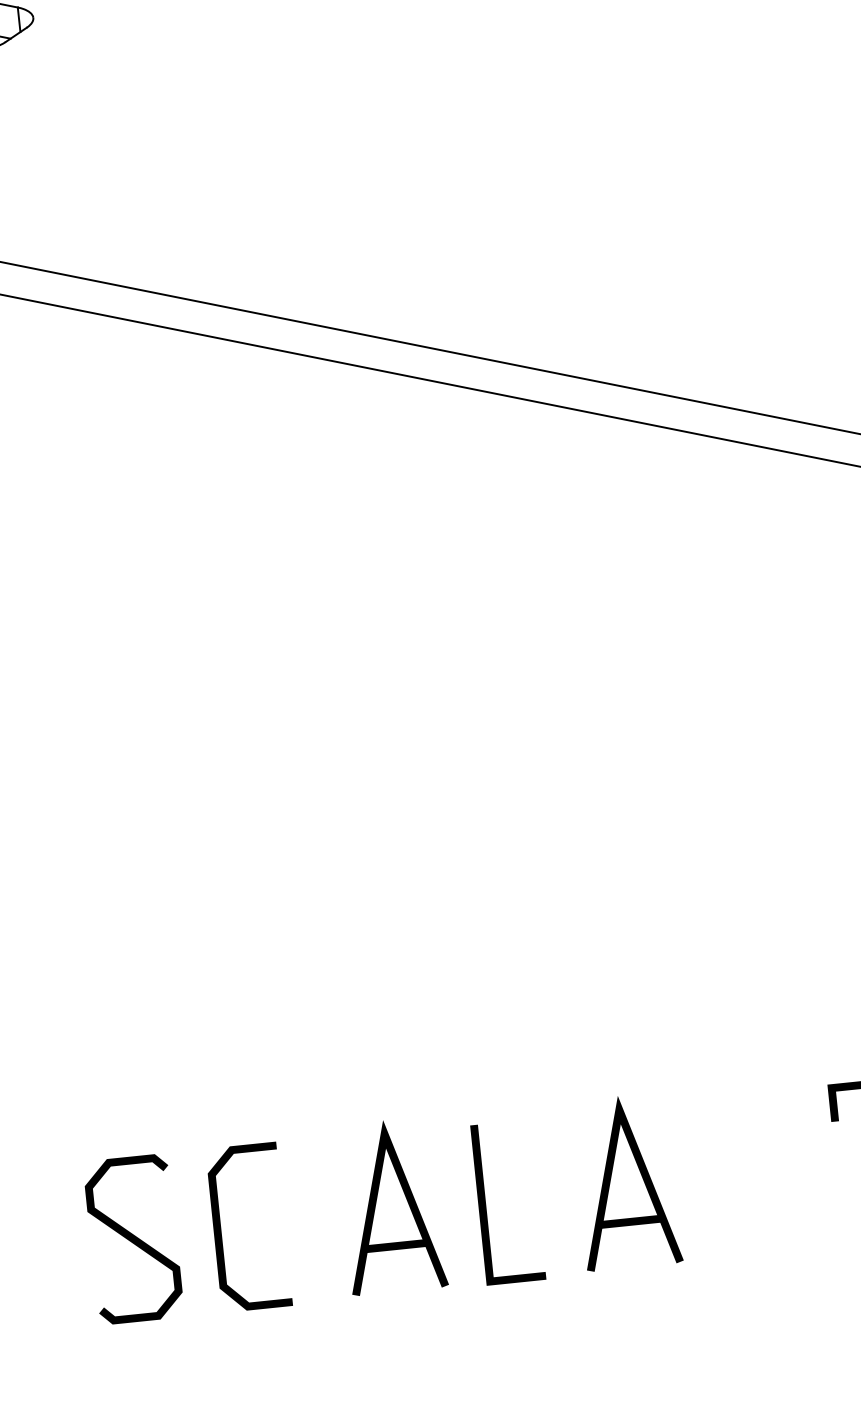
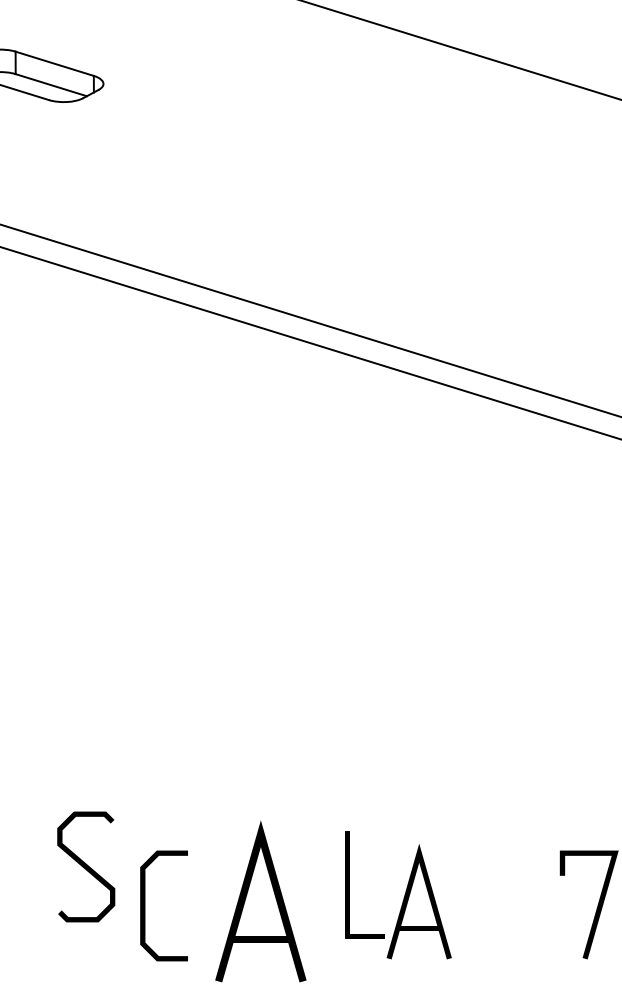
line: (485, 1203) -> (349, 884), moved
part: (391, 1205) -> (260, 901), size x1.4
curve: (134, 1238) -> (86, 866), moved

